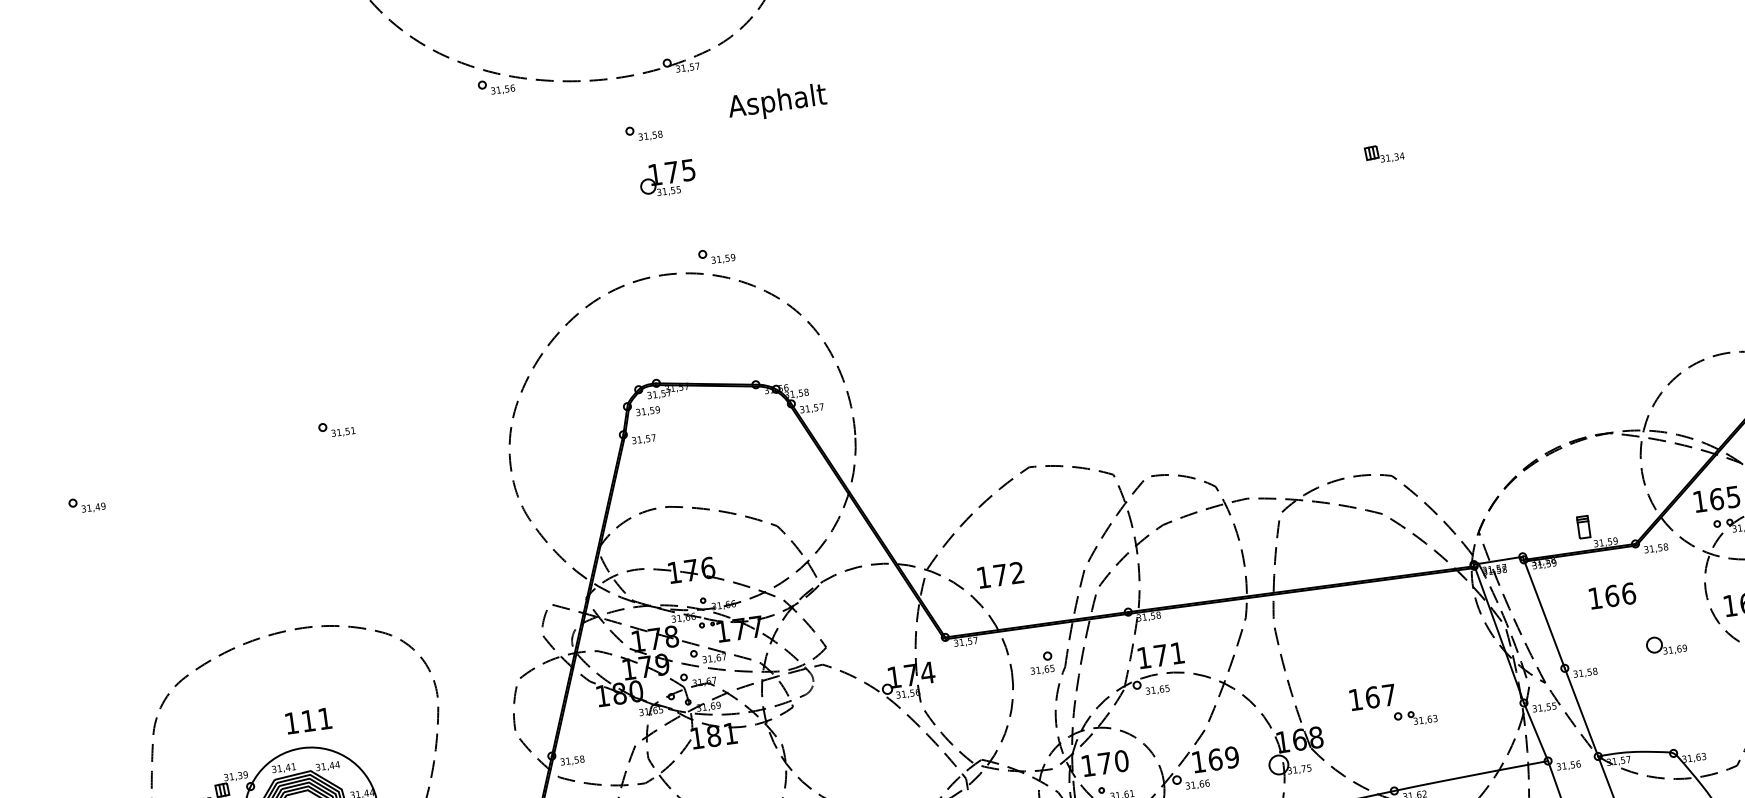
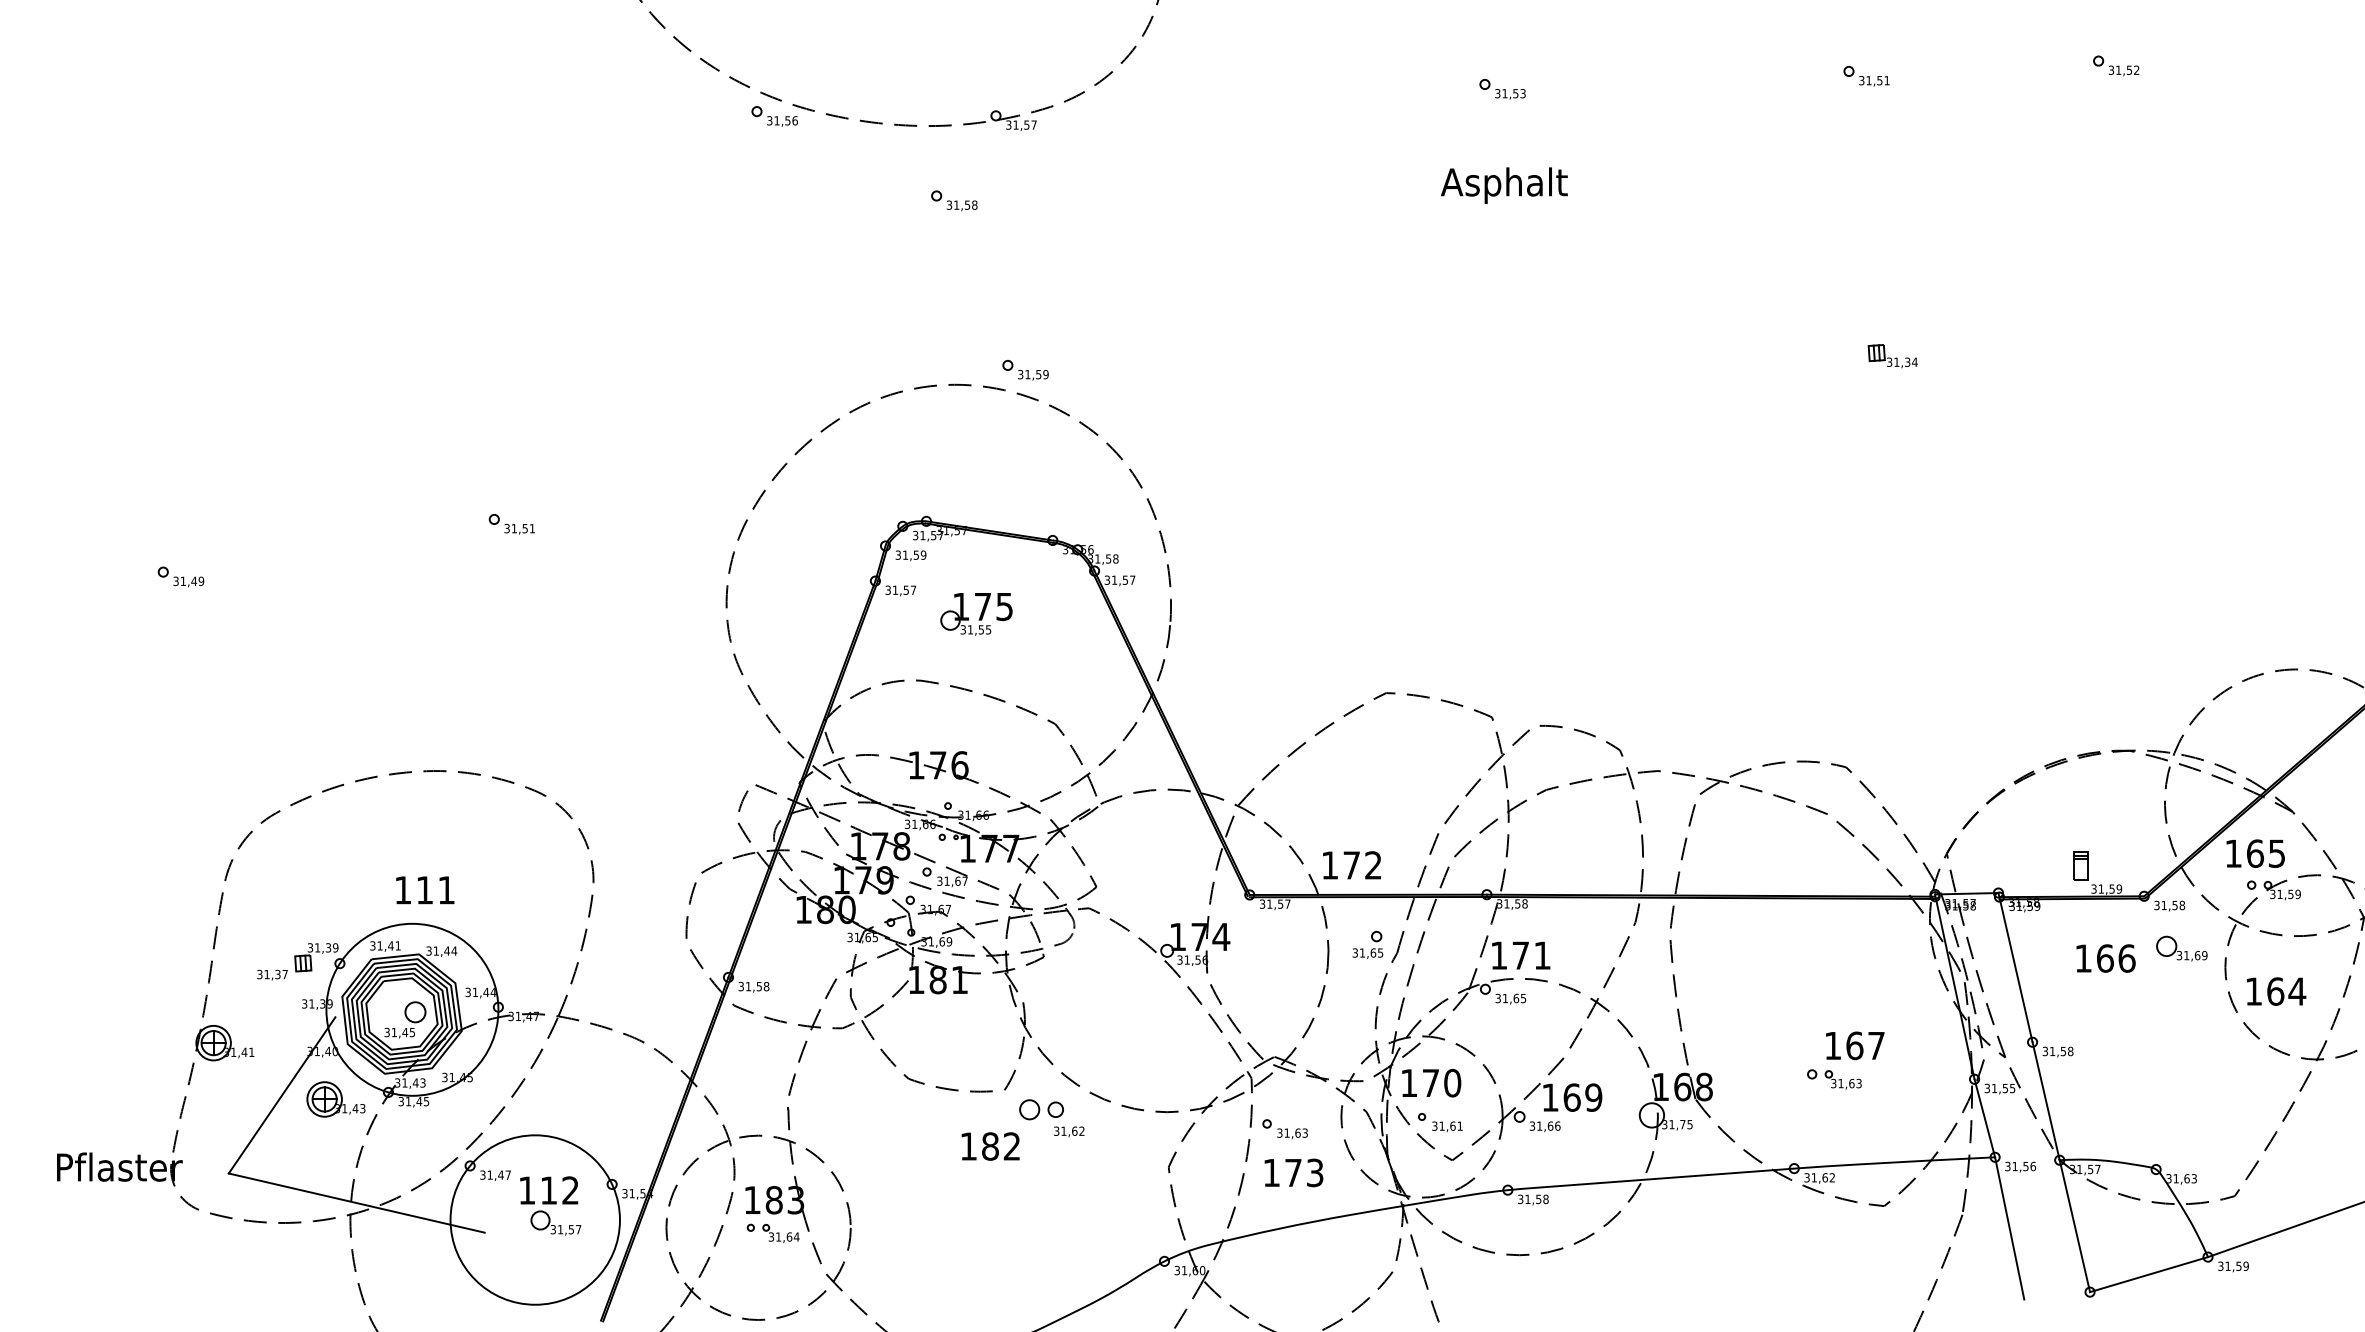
text: (777, 102) -> (1504, 185), moved
part: (667, 179) -> (976, 614), moved
text: (1000, 575) -> (1351, 865), moved
part: (1666, 645) -> (2181, 948), moved
text: (1373, 697) -> (1855, 1045), moved

